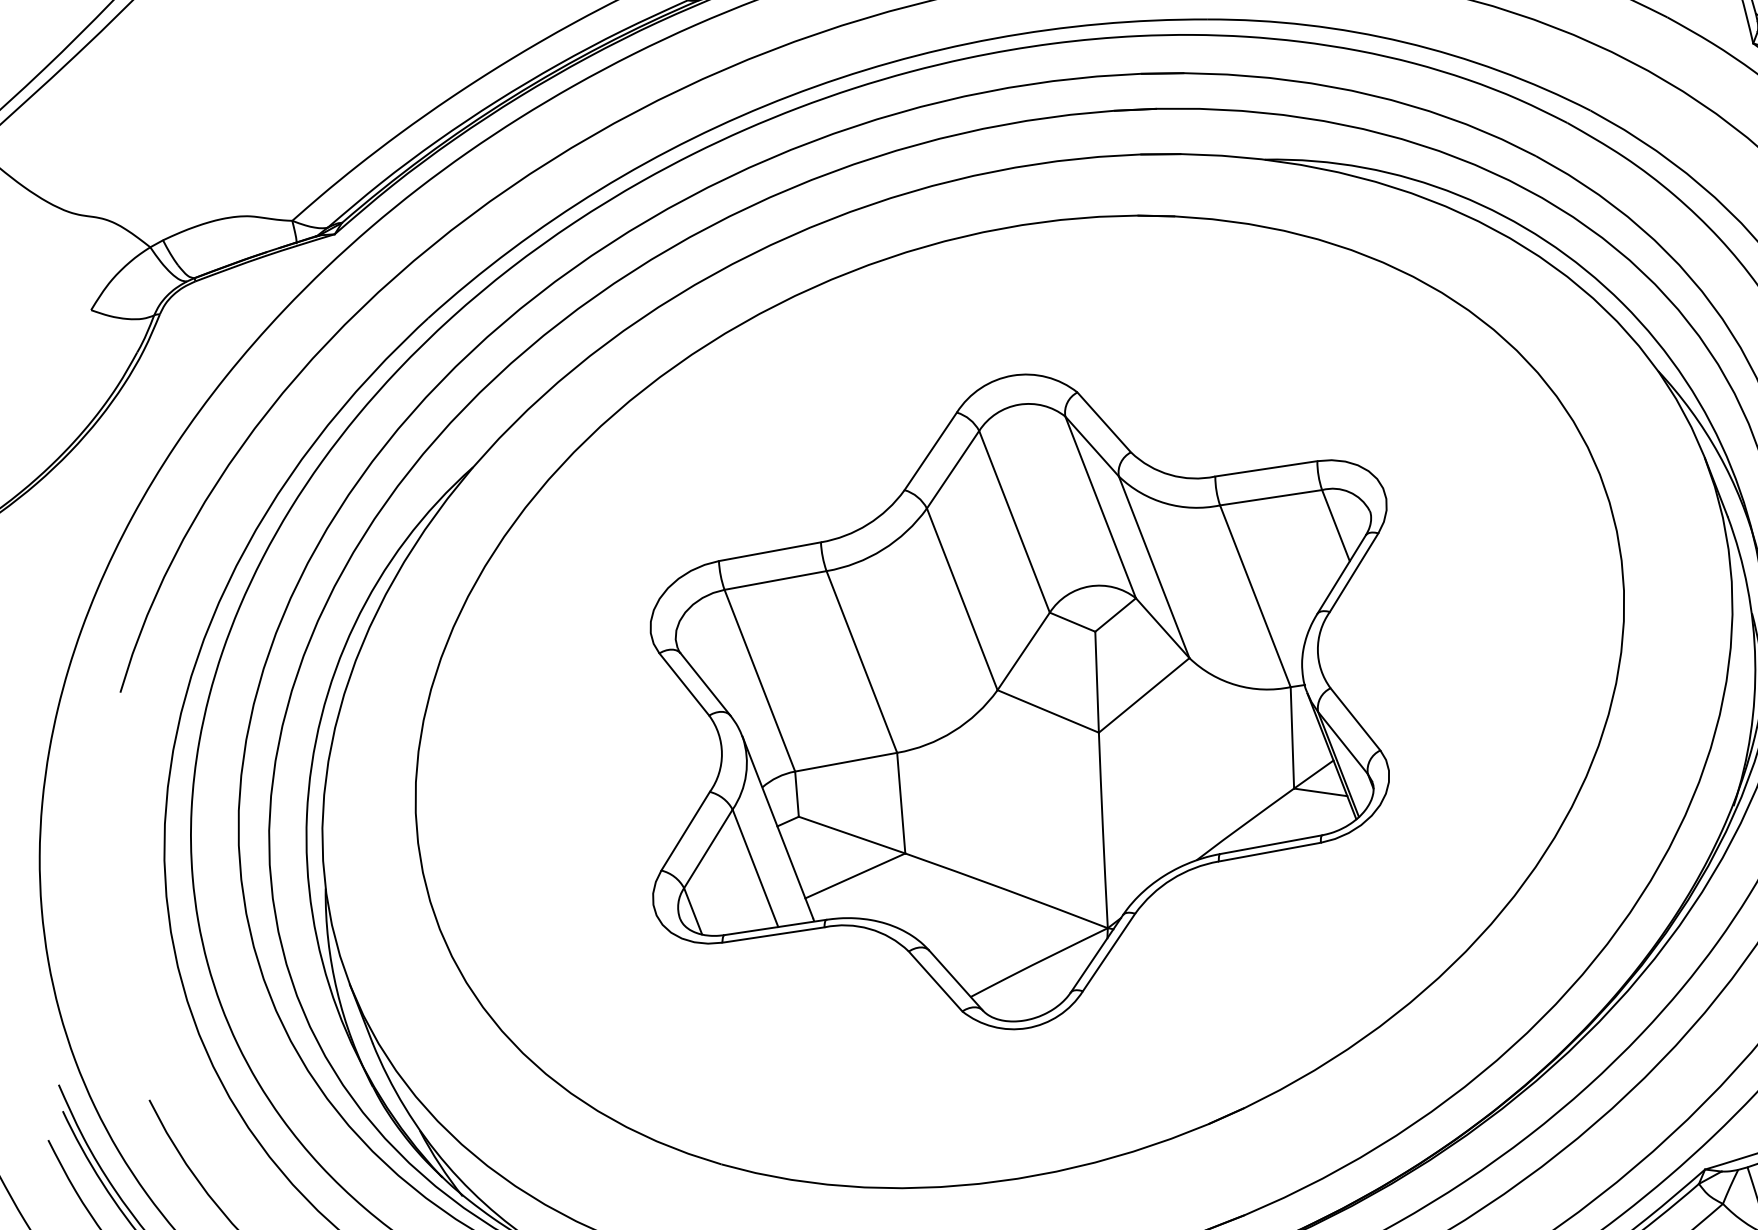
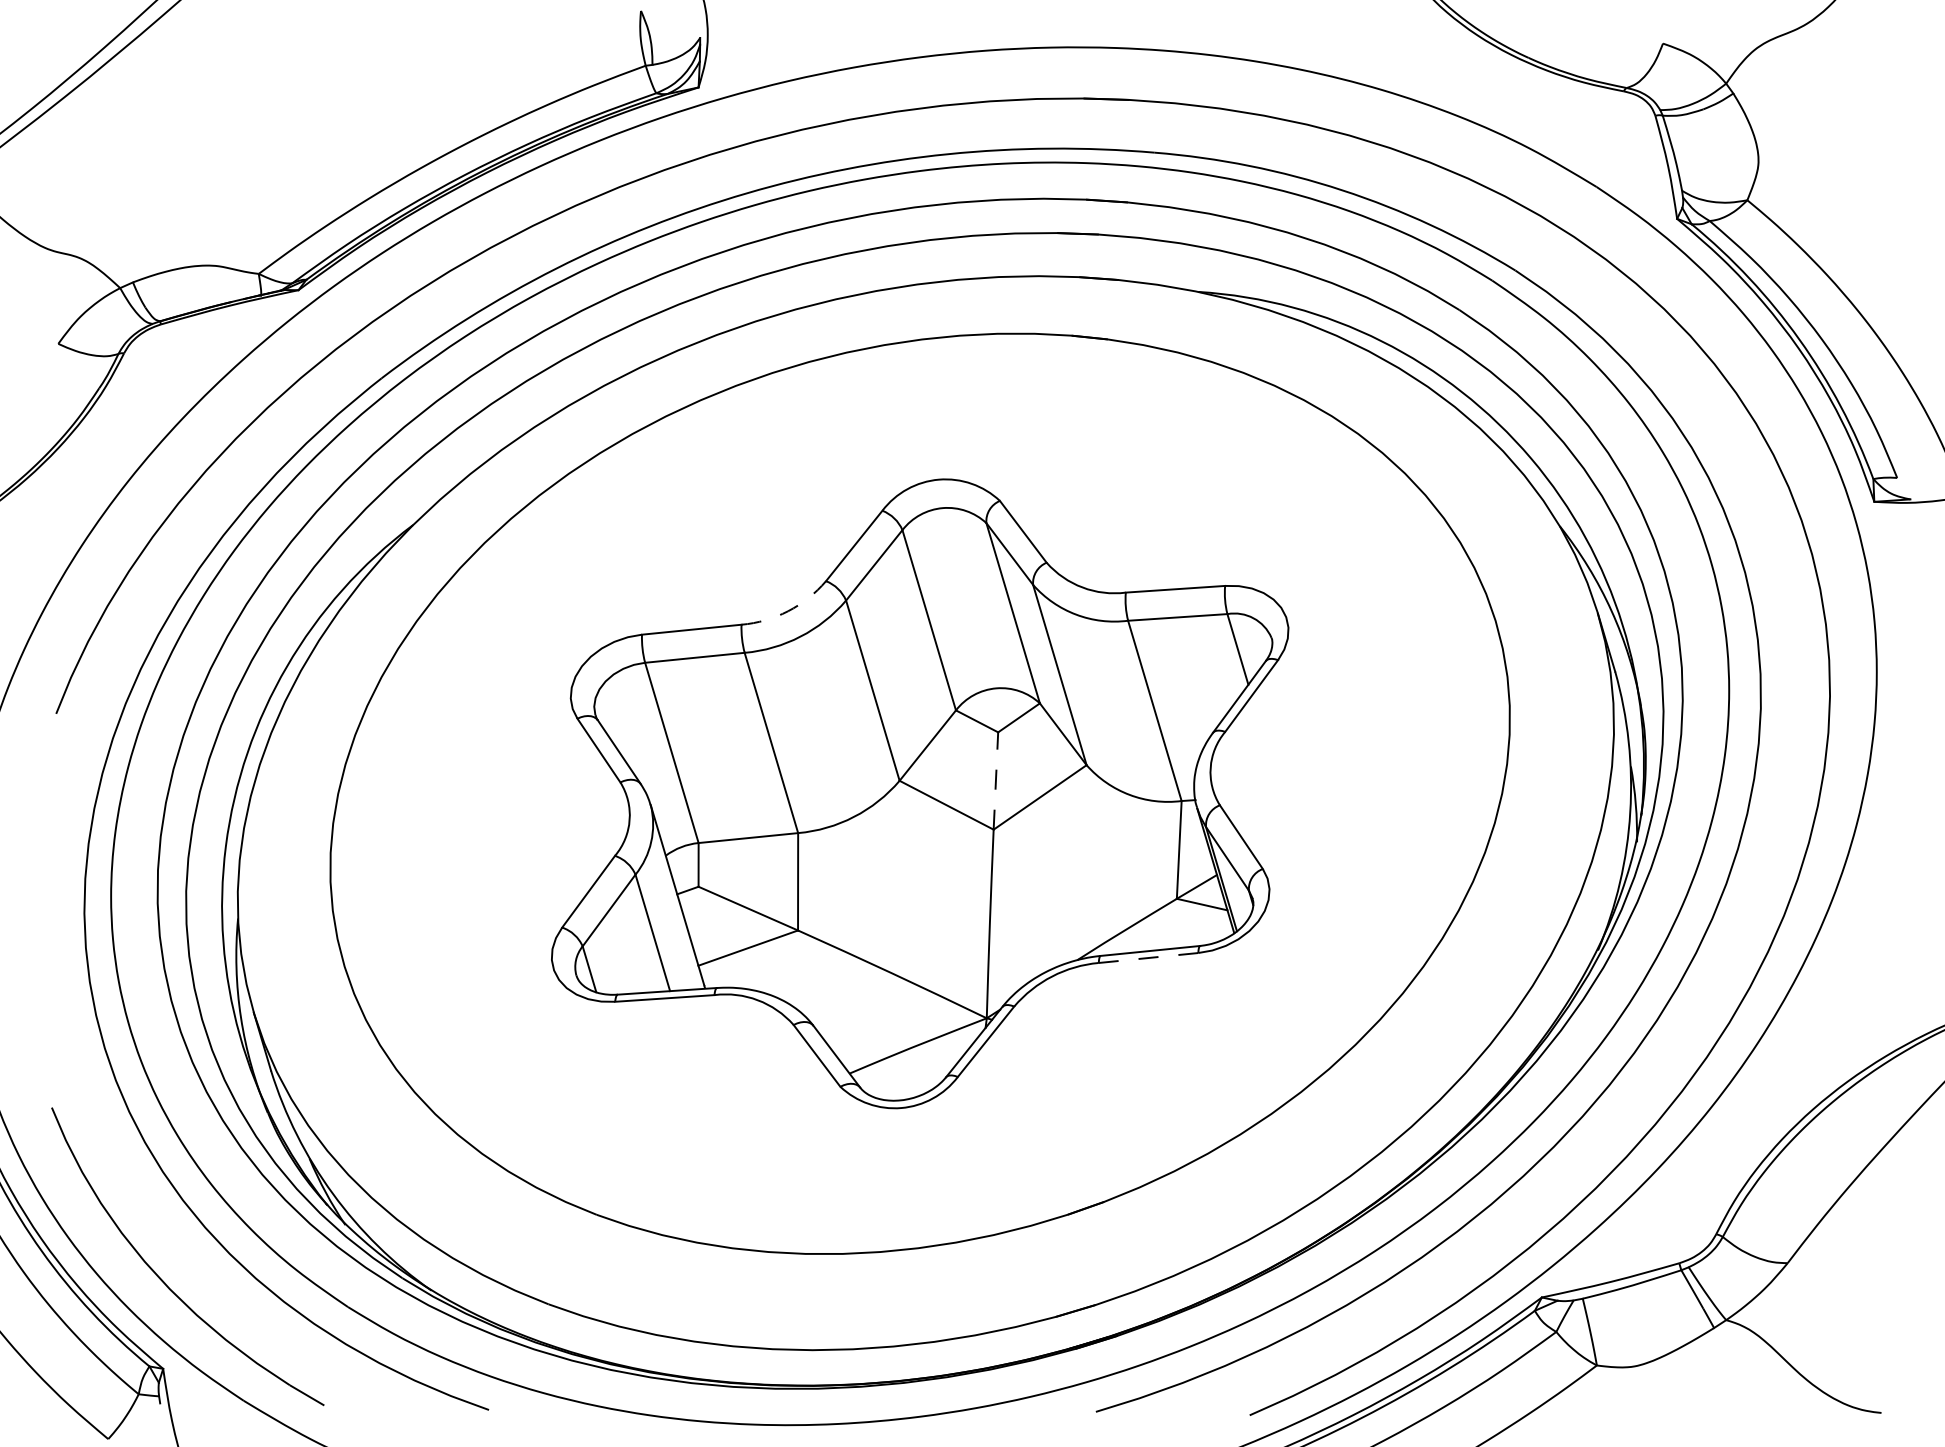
arc: (868, 524) -> (788, 611), solid -> dashed
line: (1096, 682) -> (995, 781), solid -> dashed
line: (1269, 852) -> (1148, 958), solid -> dashed

